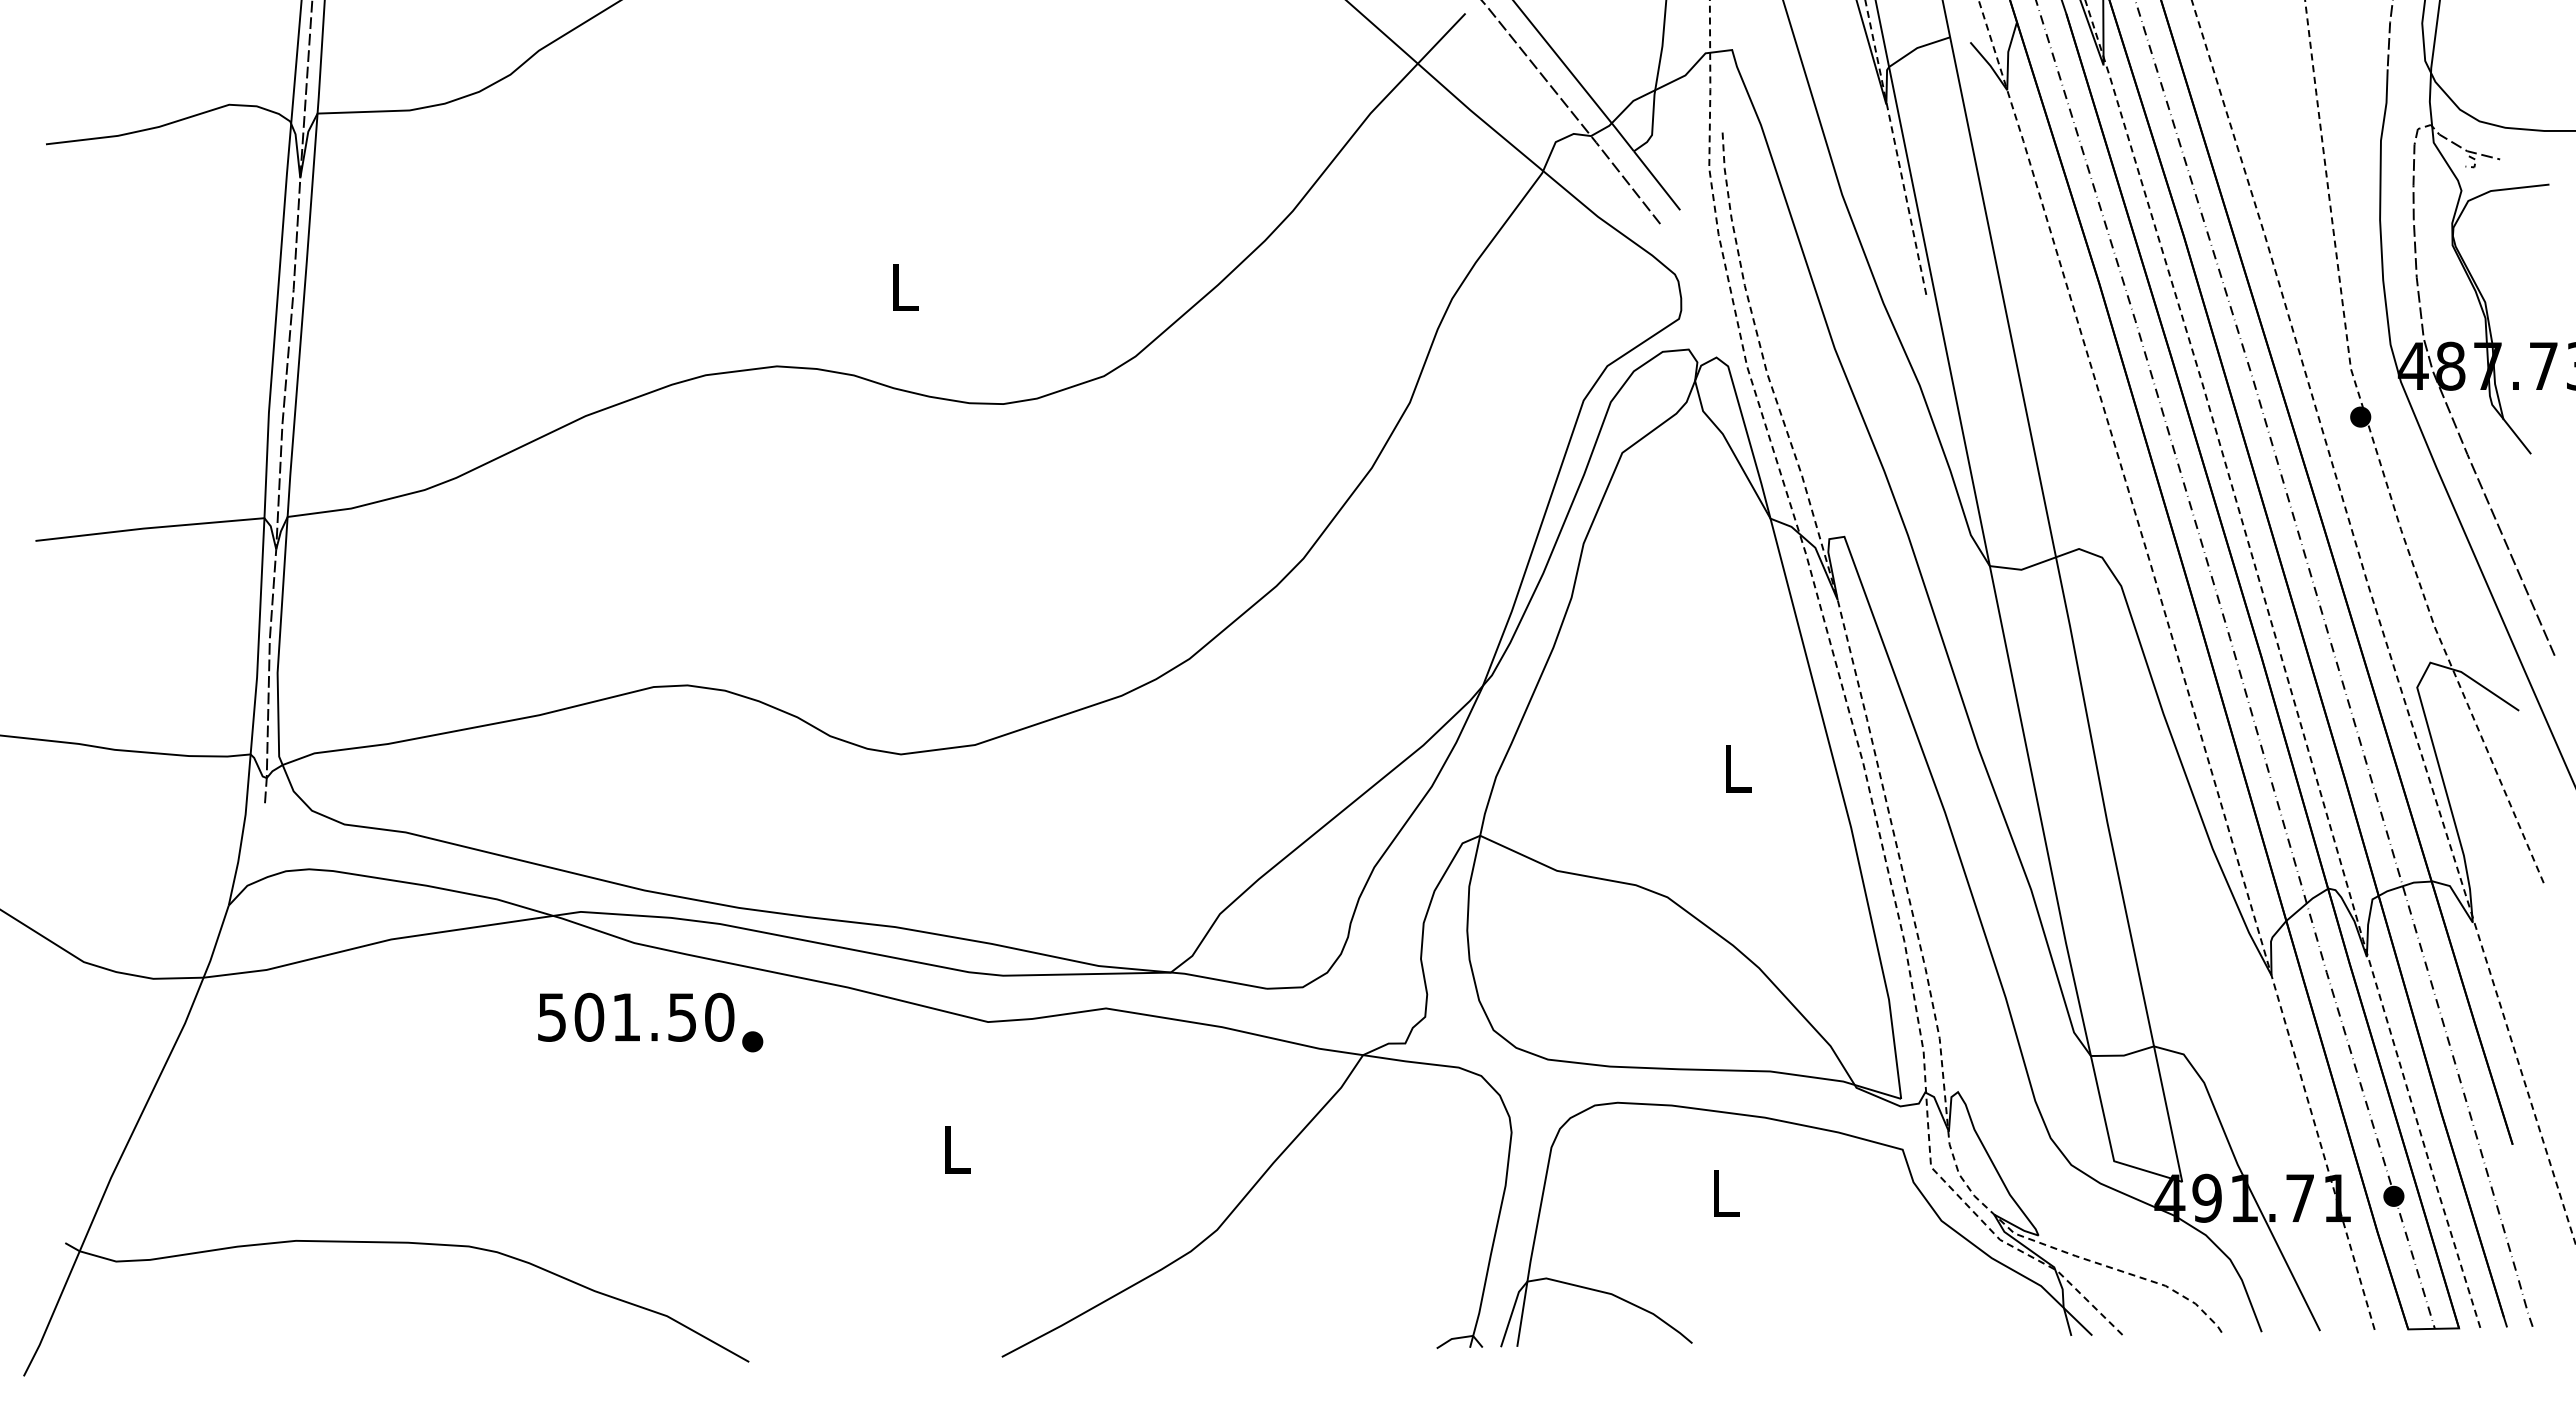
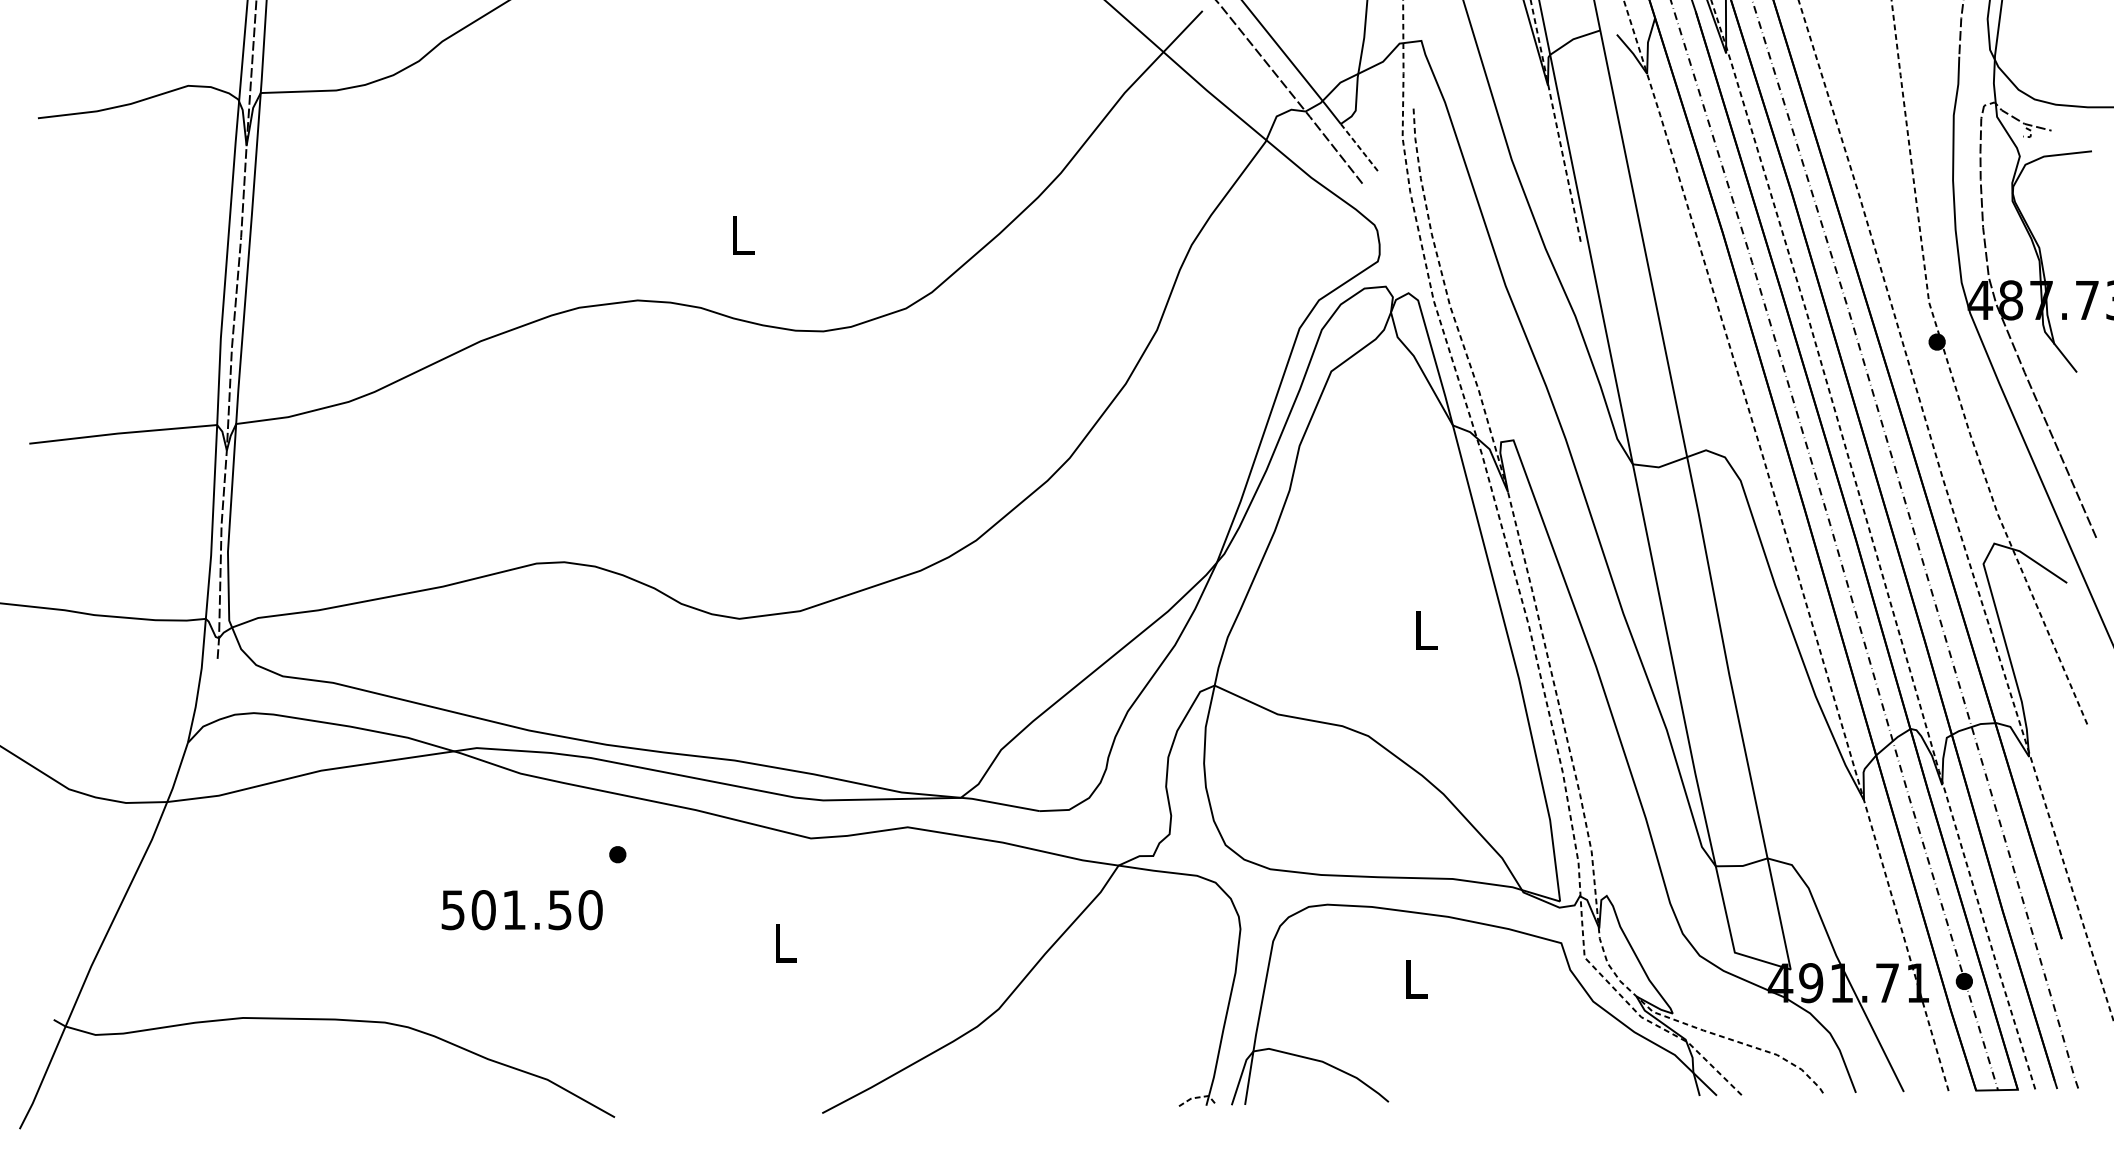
line: (1657, 181) -> (1360, 148), solid -> dashed
text: (636, 1016) -> (522, 909), moved
line: (1461, 1337) -> (1199, 1097), solid -> dashed

